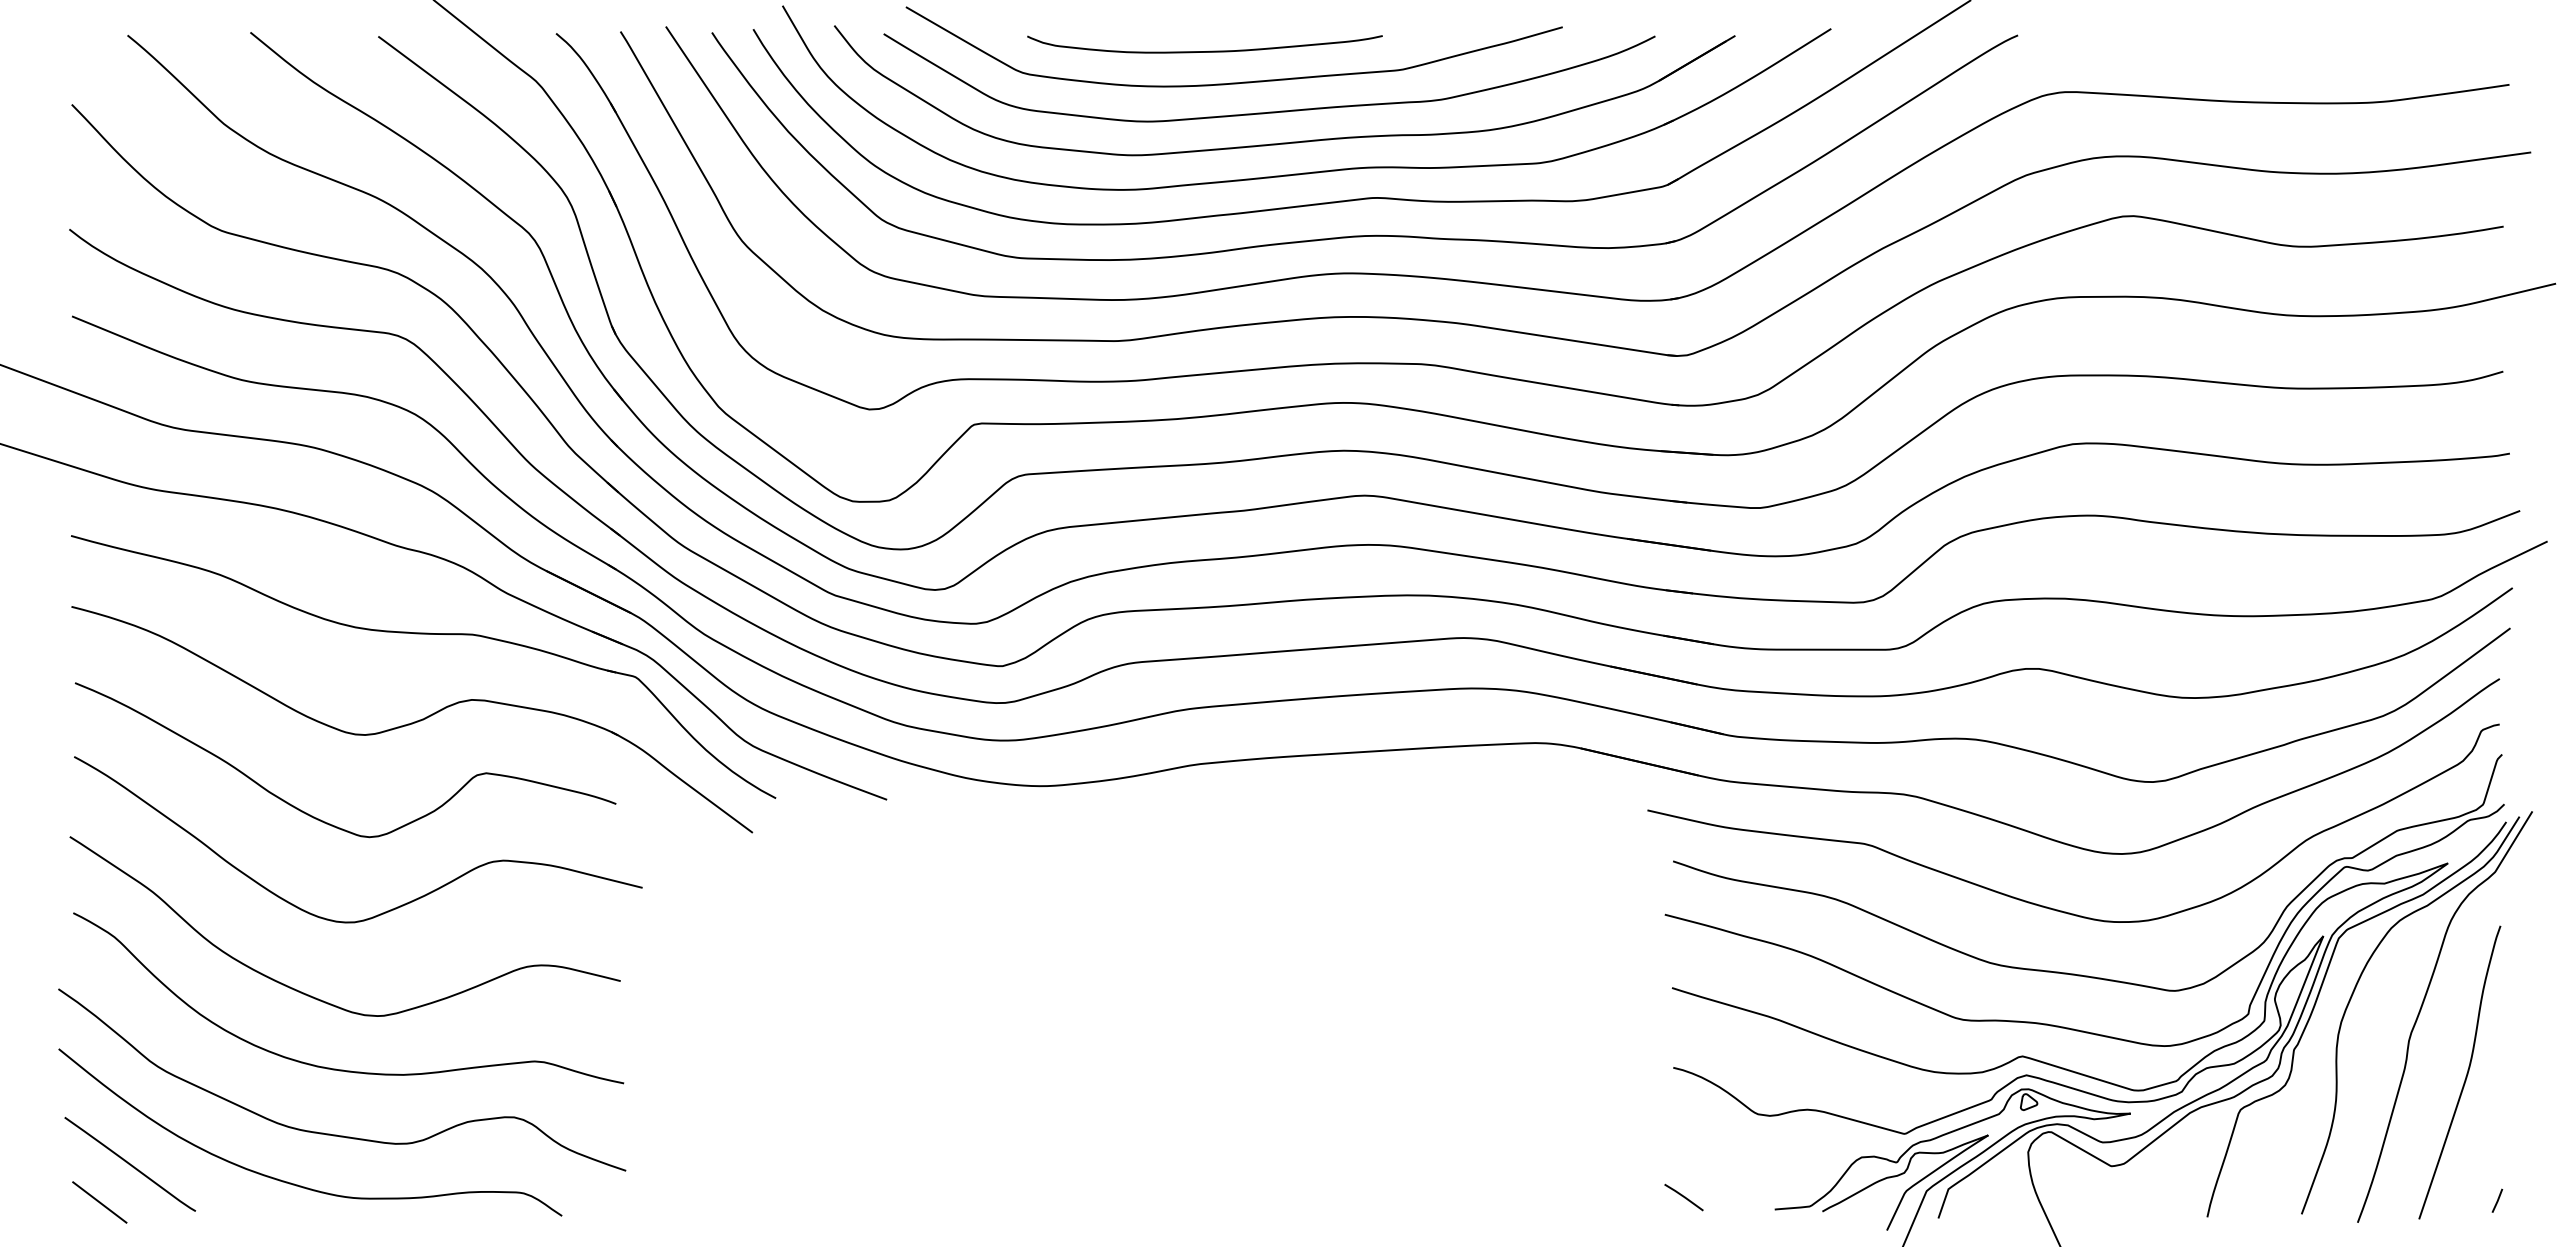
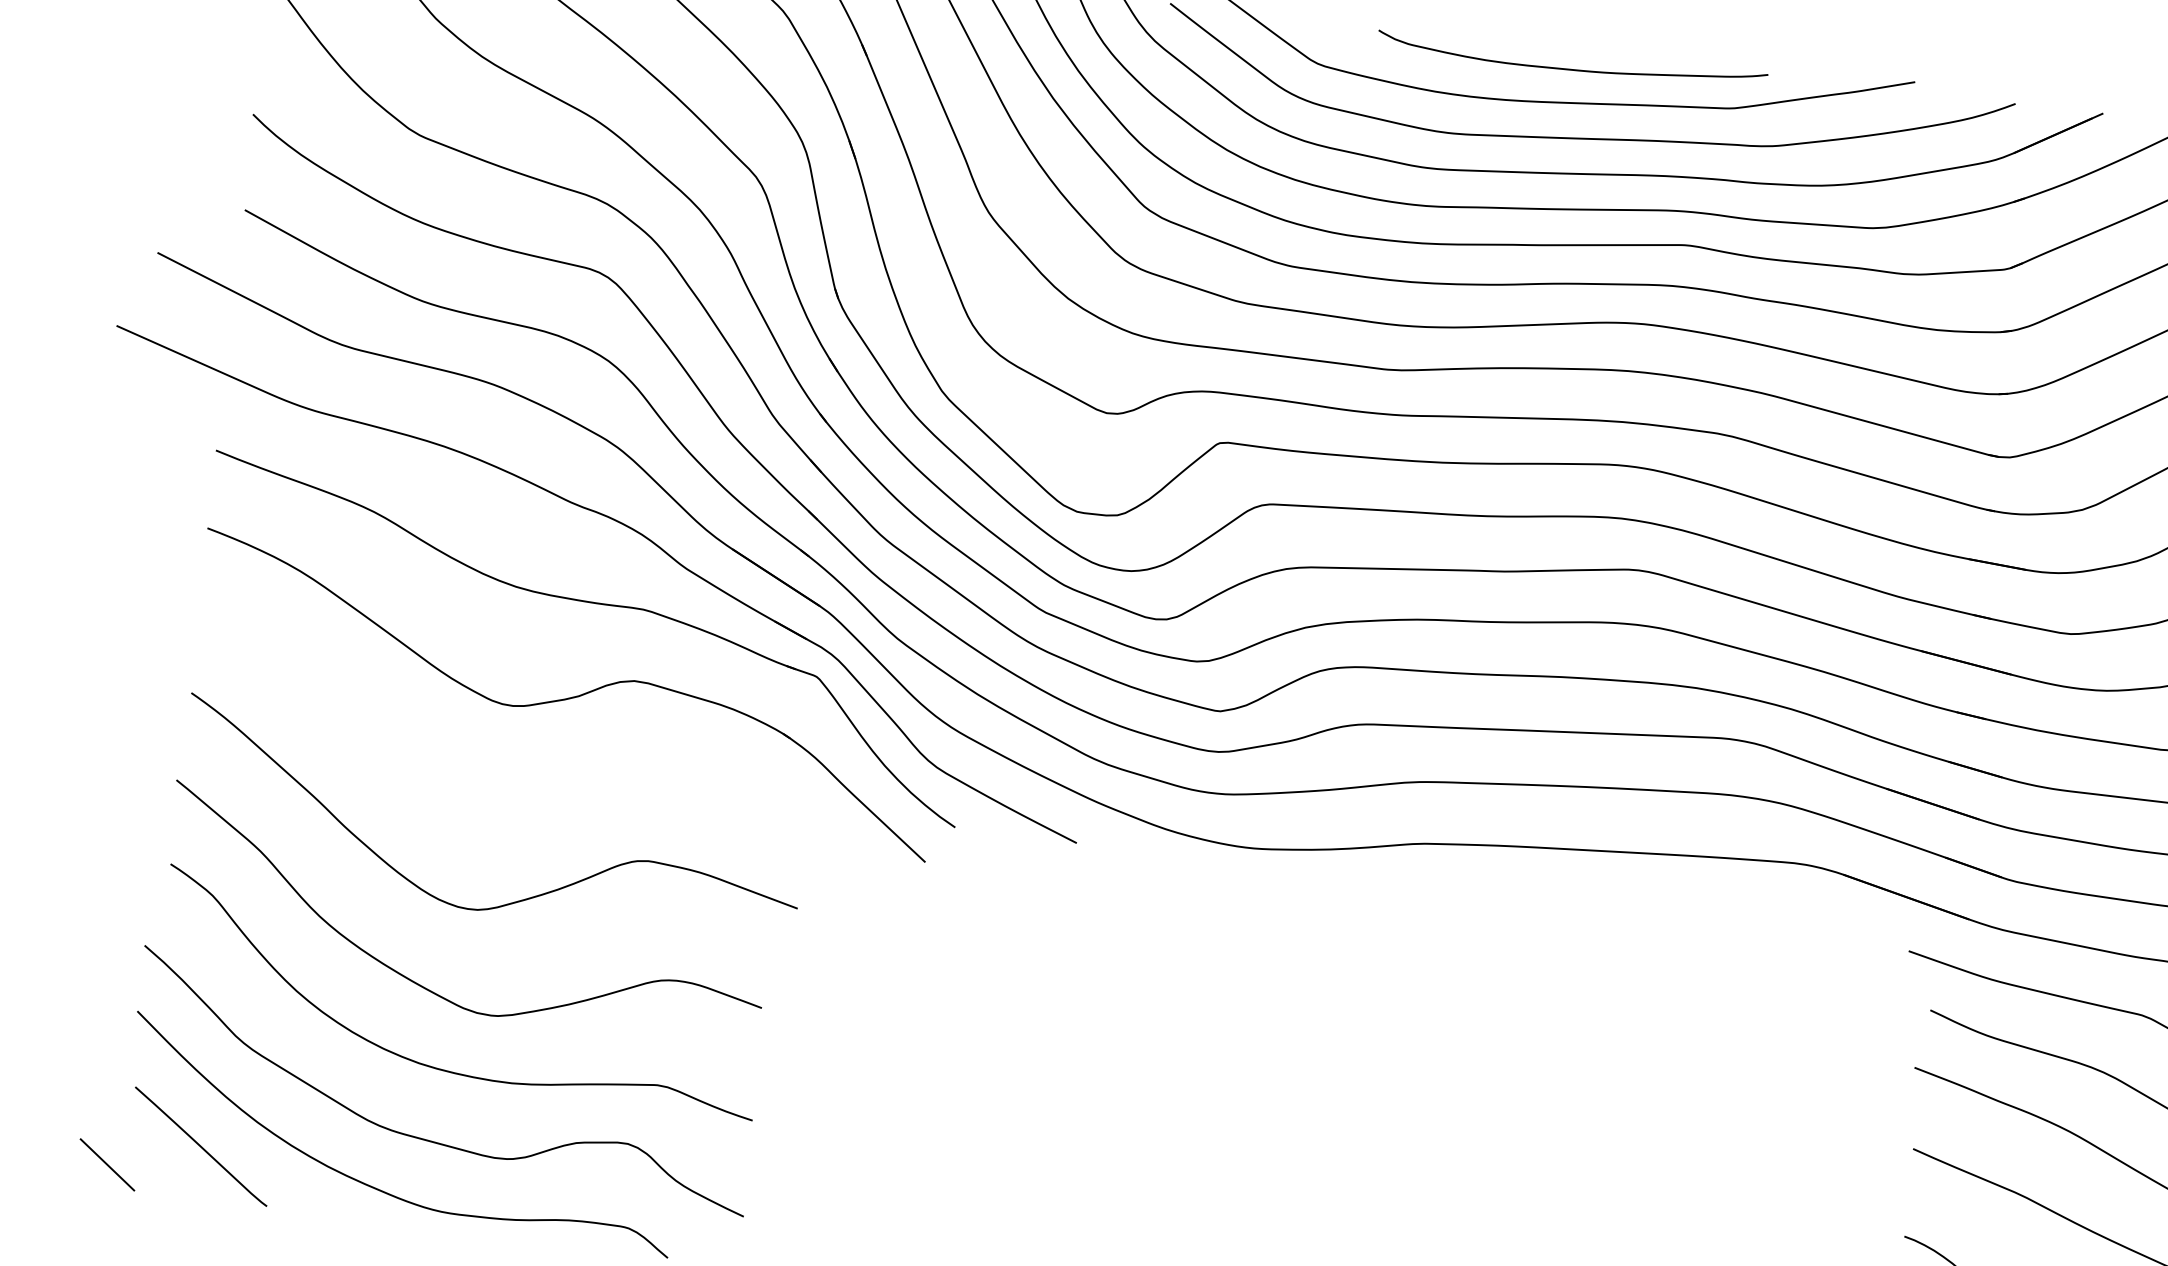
curve: (1204, 51) -> (1571, 69), moved
curve: (323, 820) -> (456, 794), removed
line: (99, 1202) -> (107, 1164), moved

